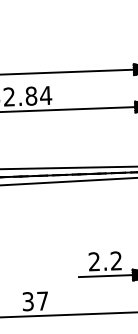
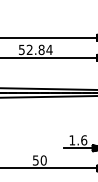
text: (105, 261) -> (78, 140), 2.2 -> 1.6
text: (34, 301) -> (39, 160), 37 -> 50

